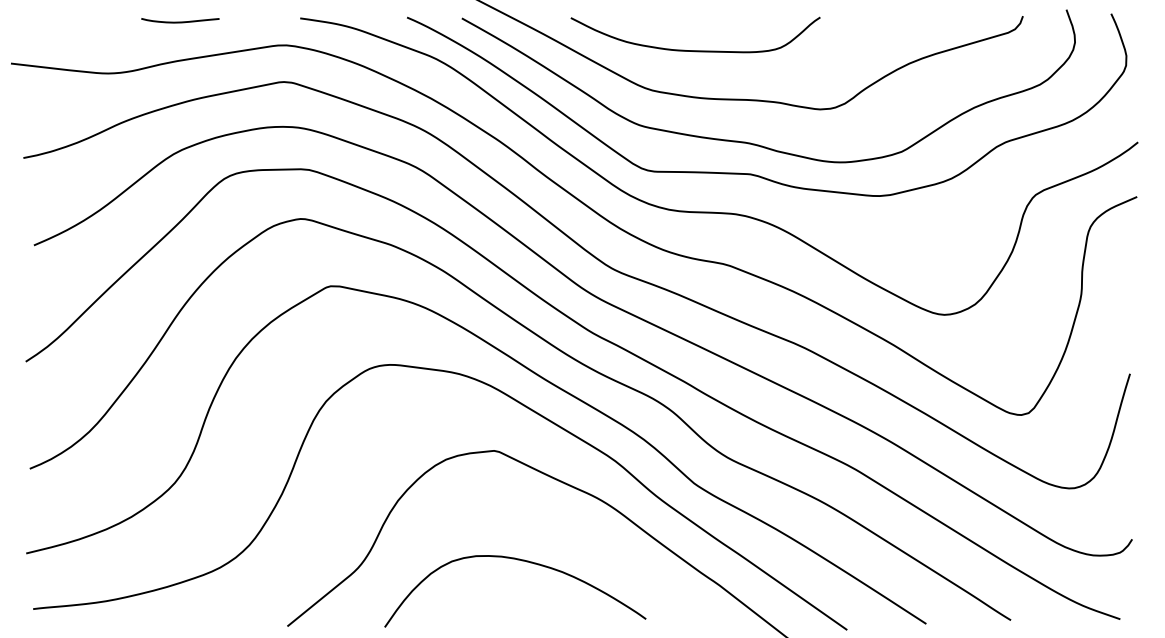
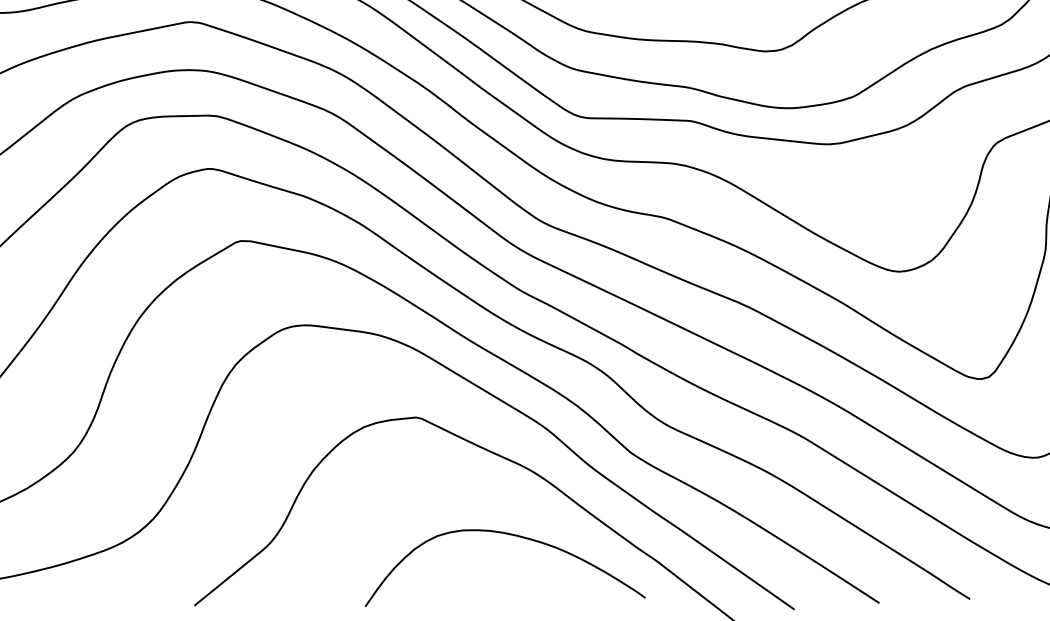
curve: (522, 561) -> (512, 536), moved

